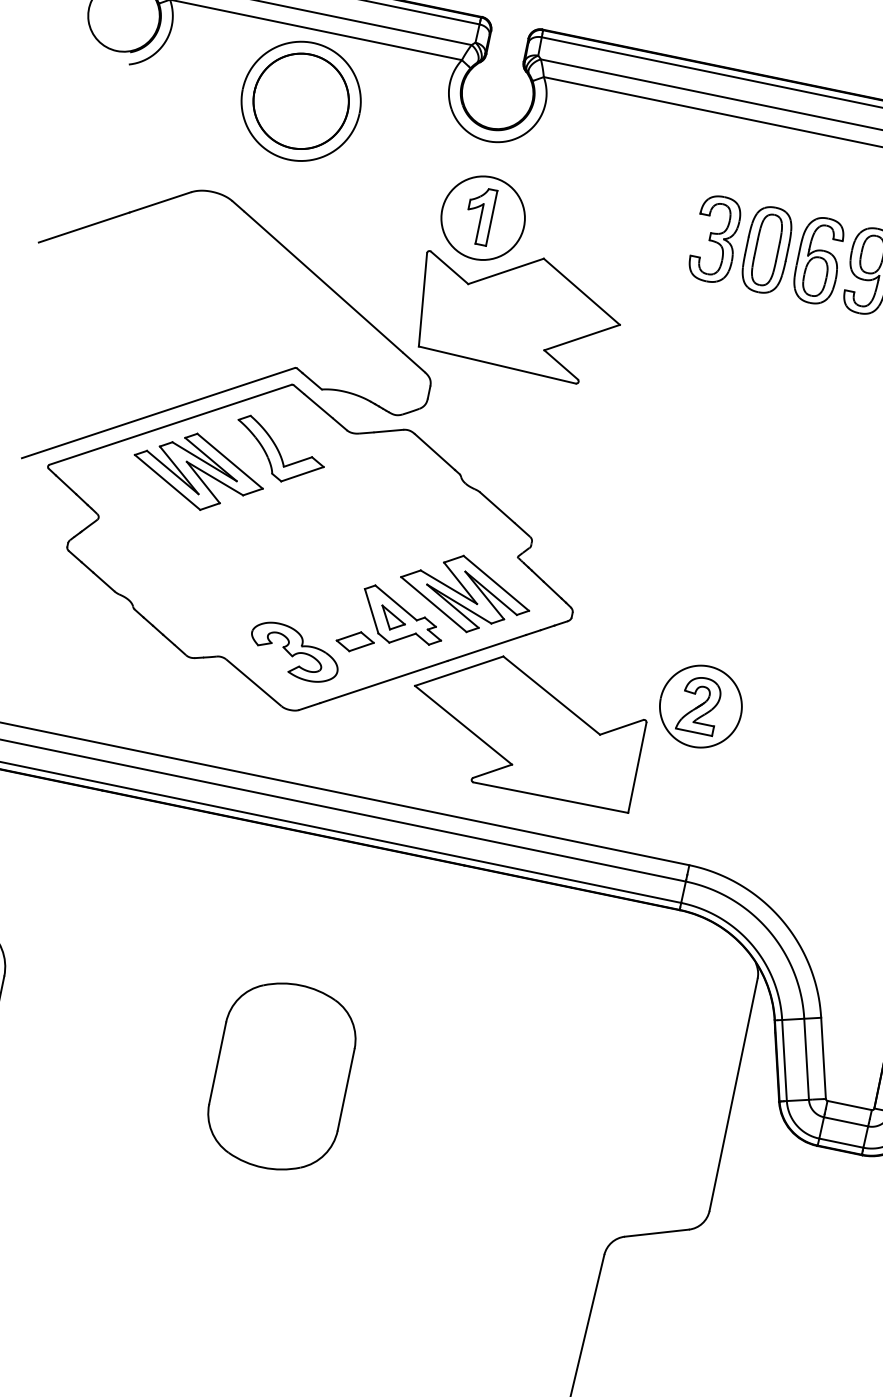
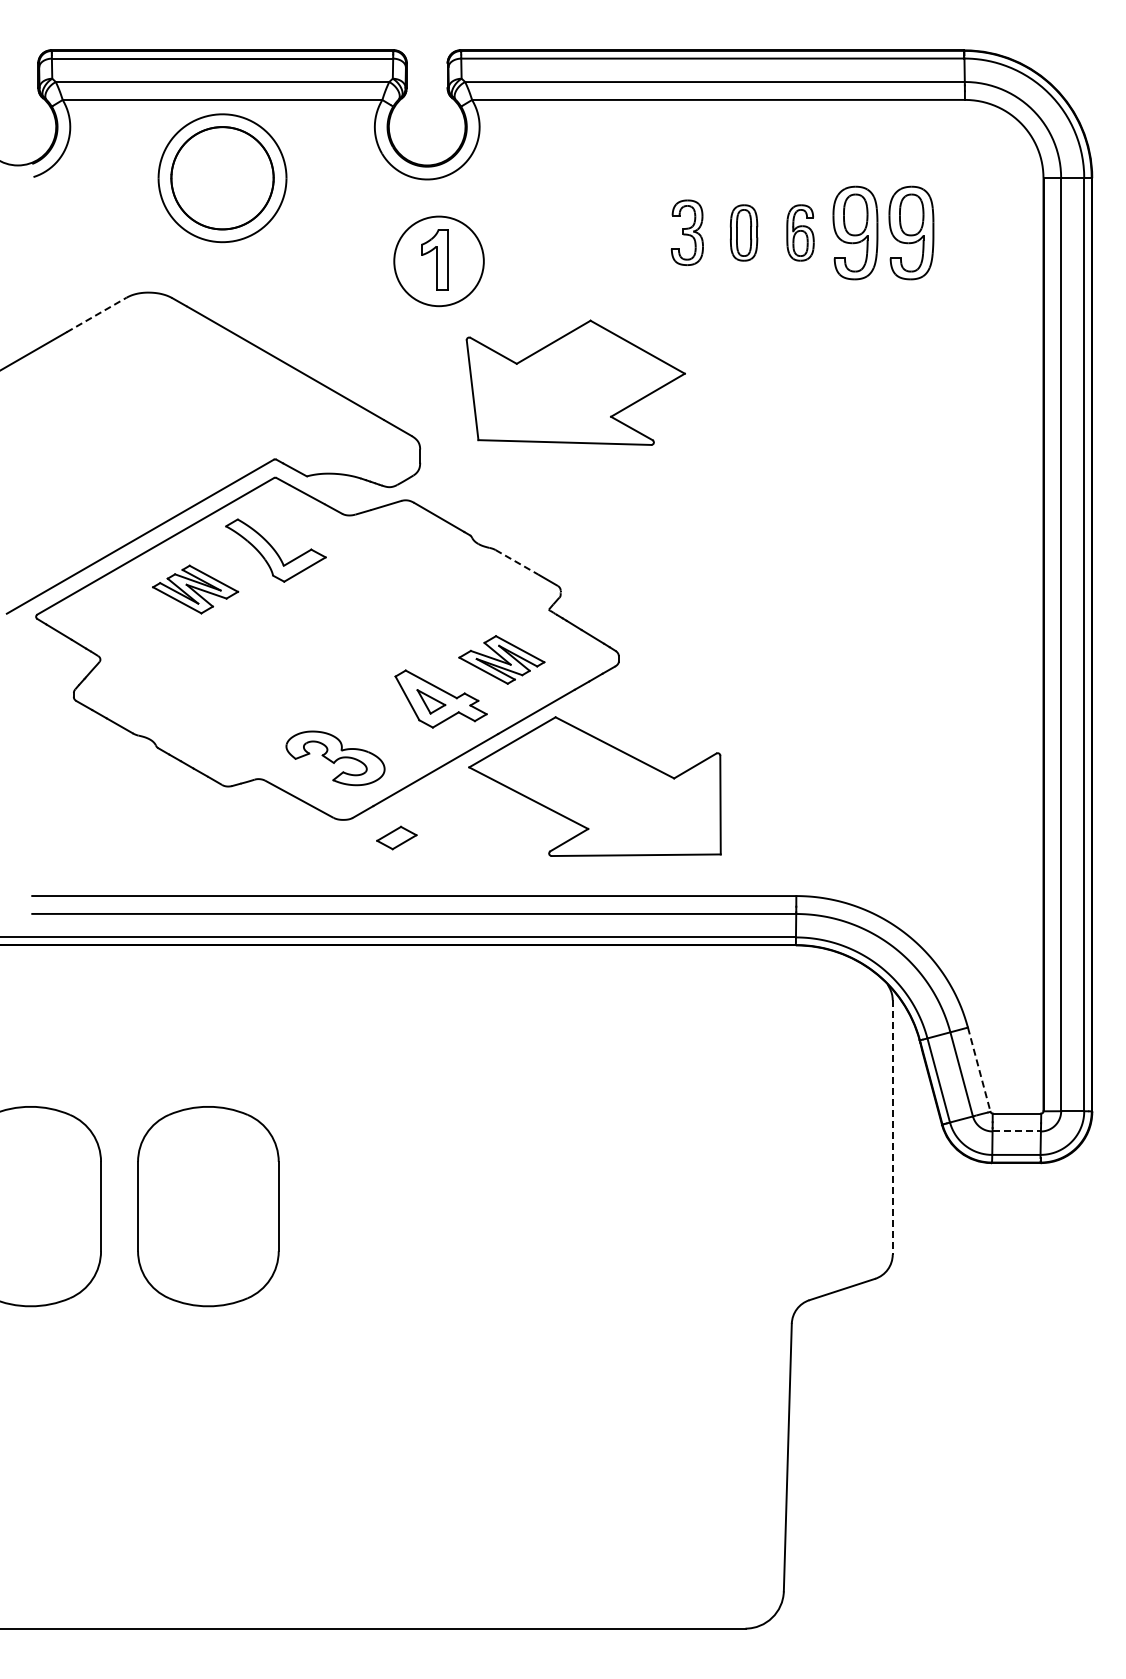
line: (160, 202) -> (96, 315), solid -> dashed
part: (715, 238) -> (687, 232), size x0.7
part: (766, 249) -> (743, 232), size x0.6
part: (818, 260) -> (800, 232), size x0.6
part: (518, 312) -> (575, 382), moved
part: (198, 471) -> (195, 589), size x0.6
line: (496, 507) -> (516, 562), solid -> dashed
part: (464, 593) -> (501, 659), size x0.6
part: (355, 641) -> (396, 837), moved
part: (700, 706) -> (773, 726), removed
line: (823, 1058) -> (979, 1069), solid -> dashed
part: (282, 1076) -> (208, 1206), moved
line: (733, 1094) -> (892, 1127), solid -> dashed
line: (846, 1122) -> (1017, 1131), solid -> dashed

